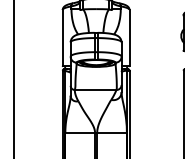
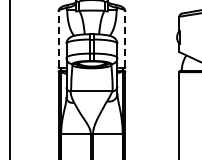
line: (62, 38) -> (58, 39), solid -> dashed
line: (129, 38) -> (125, 39), solid -> dashed

